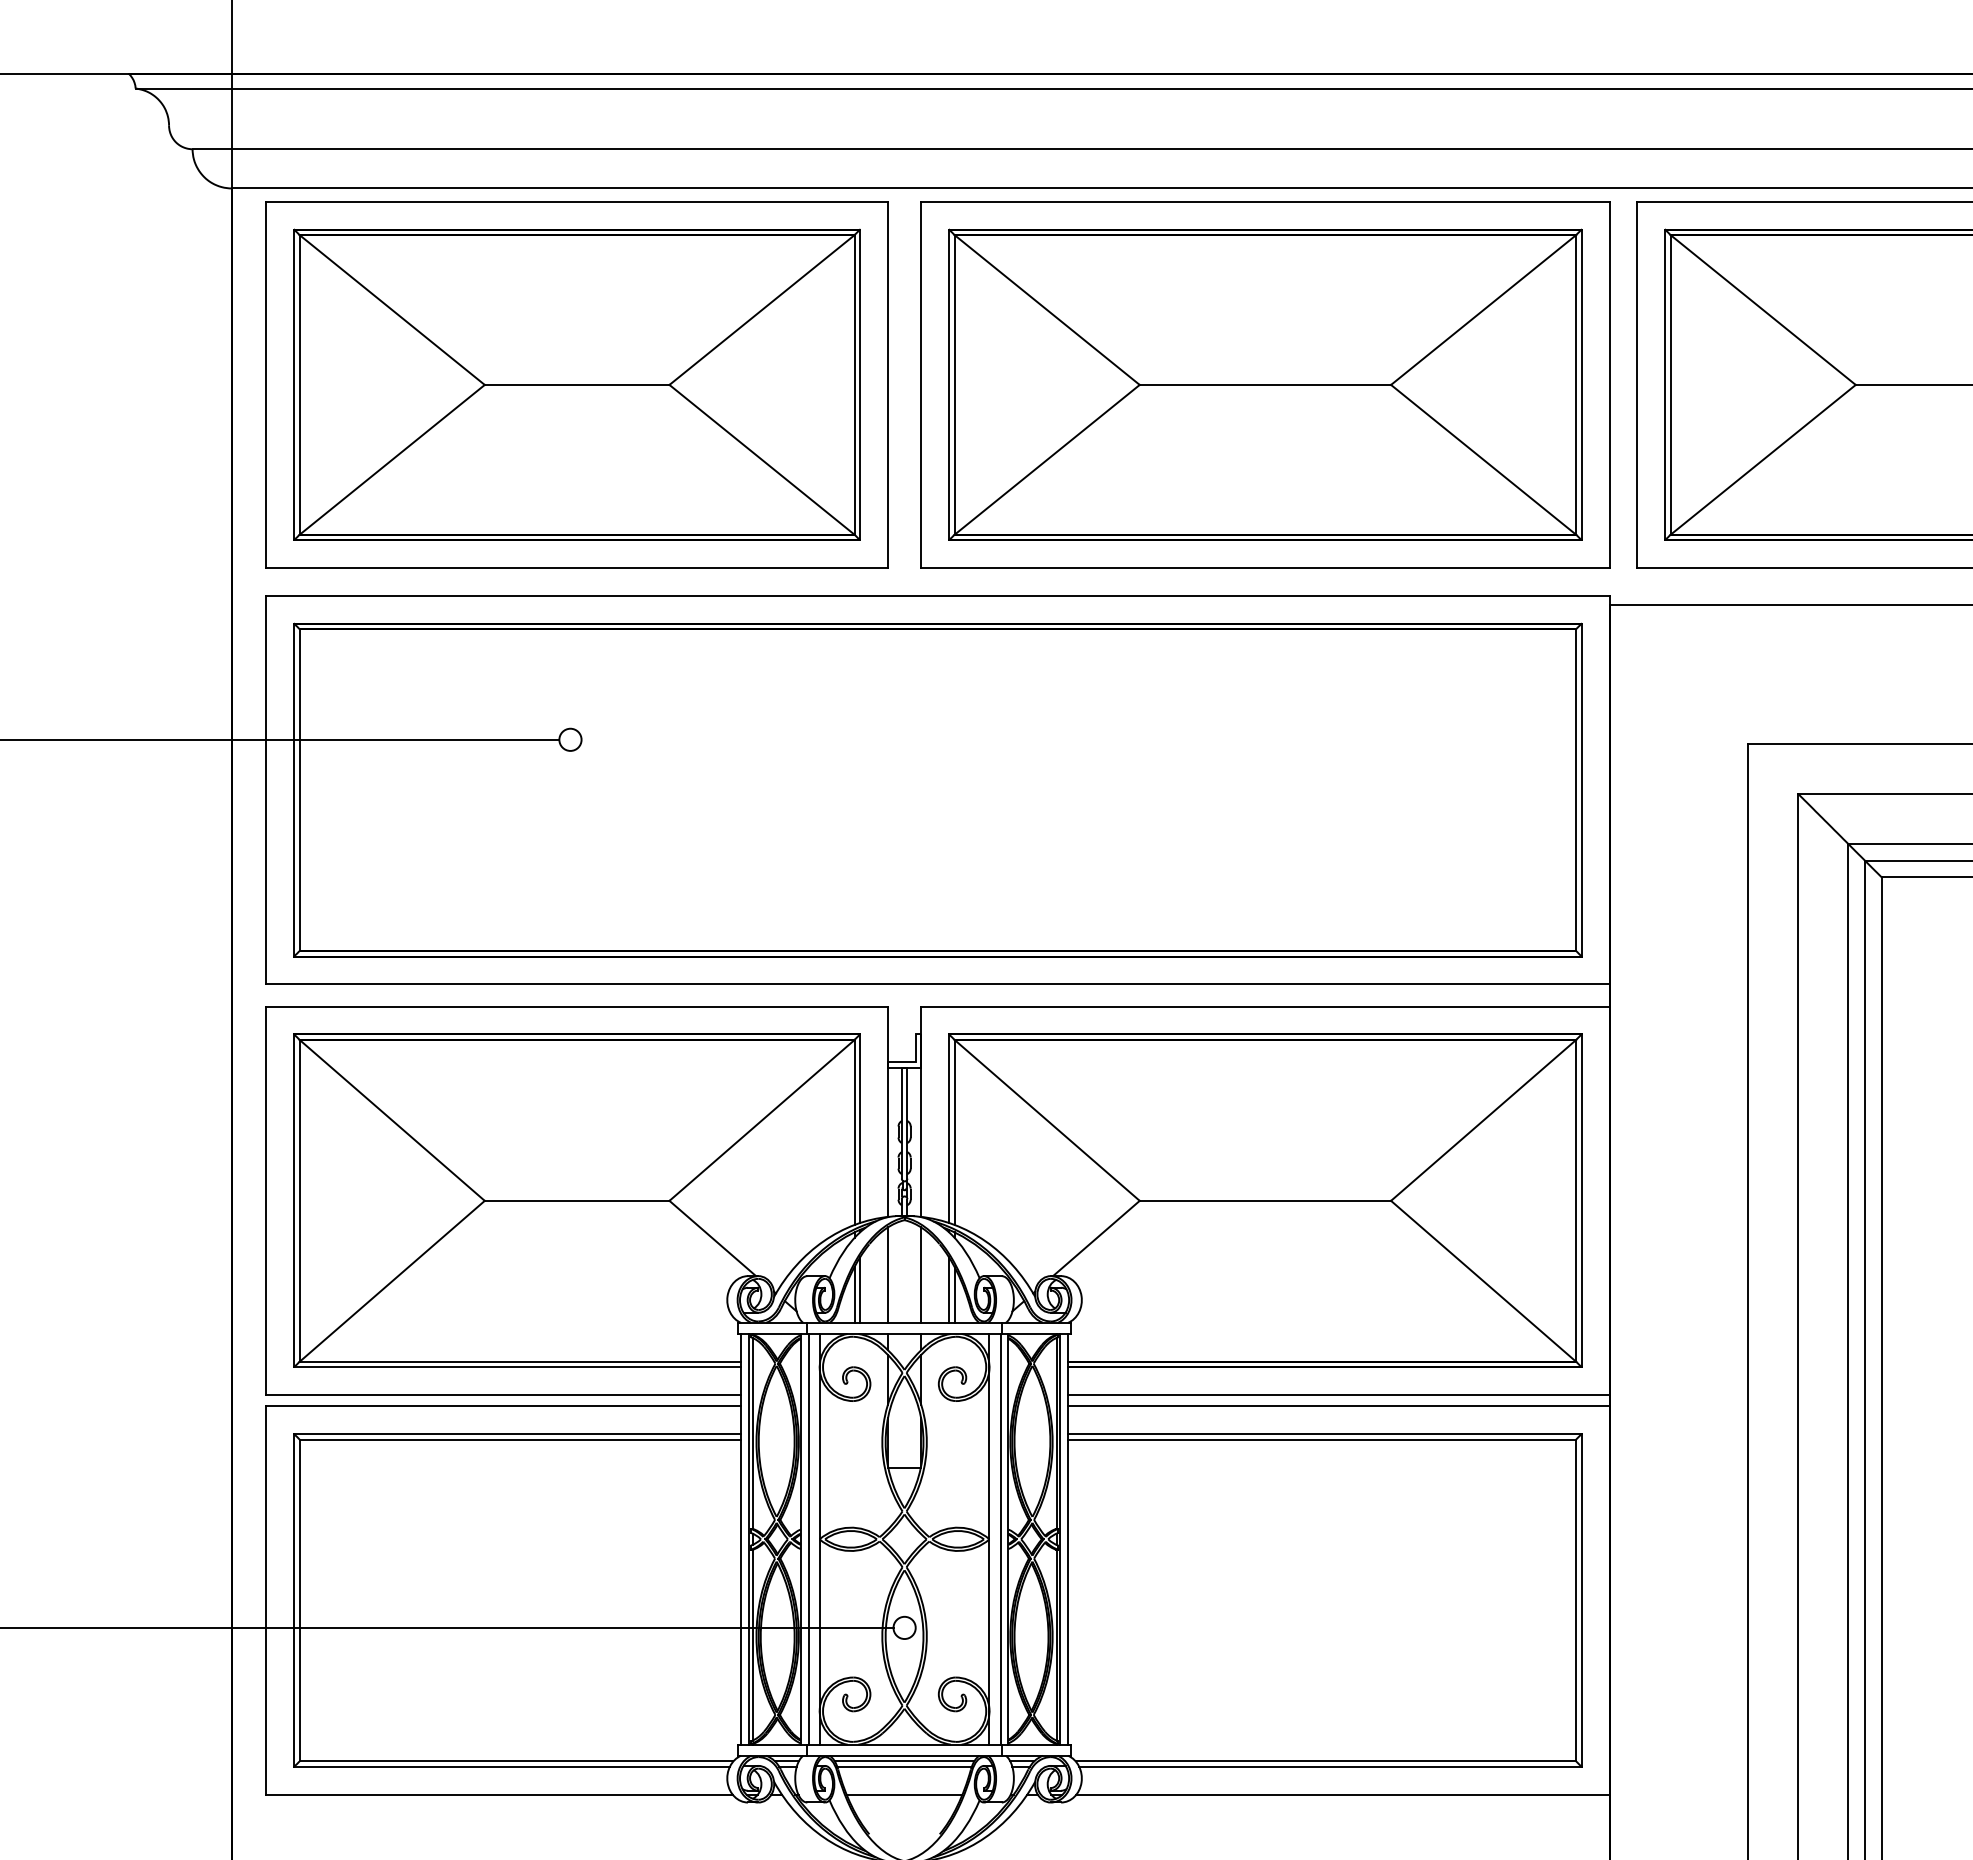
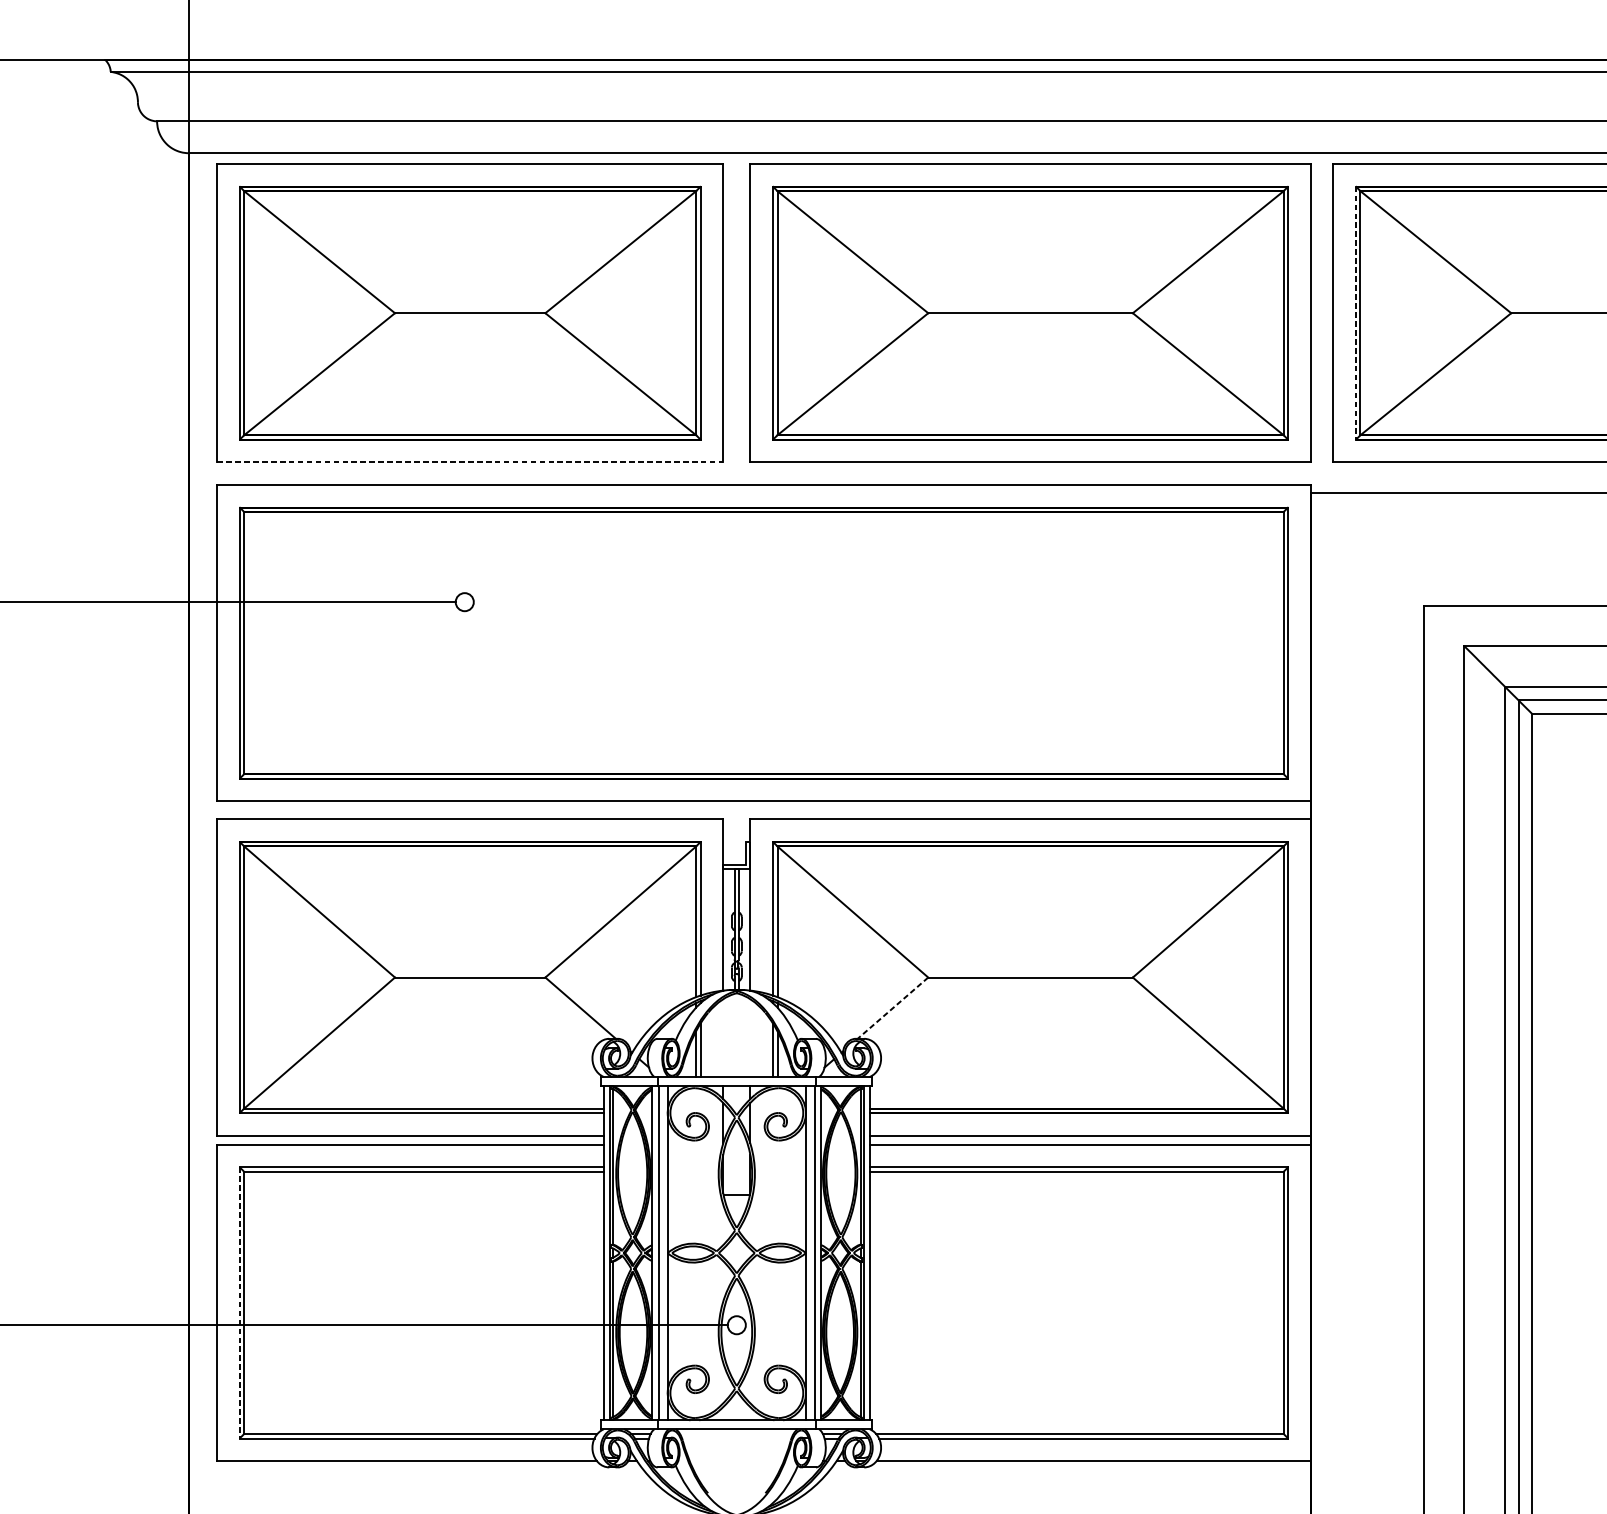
line: (1665, 385) -> (1356, 313), solid -> dashed
line: (577, 568) -> (470, 462), solid -> dashed
line: (1096, 1238) -> (893, 1008), solid -> dashed
line: (887, 1274) -> (722, 1037), removed
line: (921, 1274) -> (750, 1037), removed
line: (294, 1600) -> (240, 1302), solid -> dashed
line: (904, 1761) -> (736, 1434), removed
line: (904, 1767) -> (736, 1438), removed
line: (904, 1794) -> (736, 1460), removed

